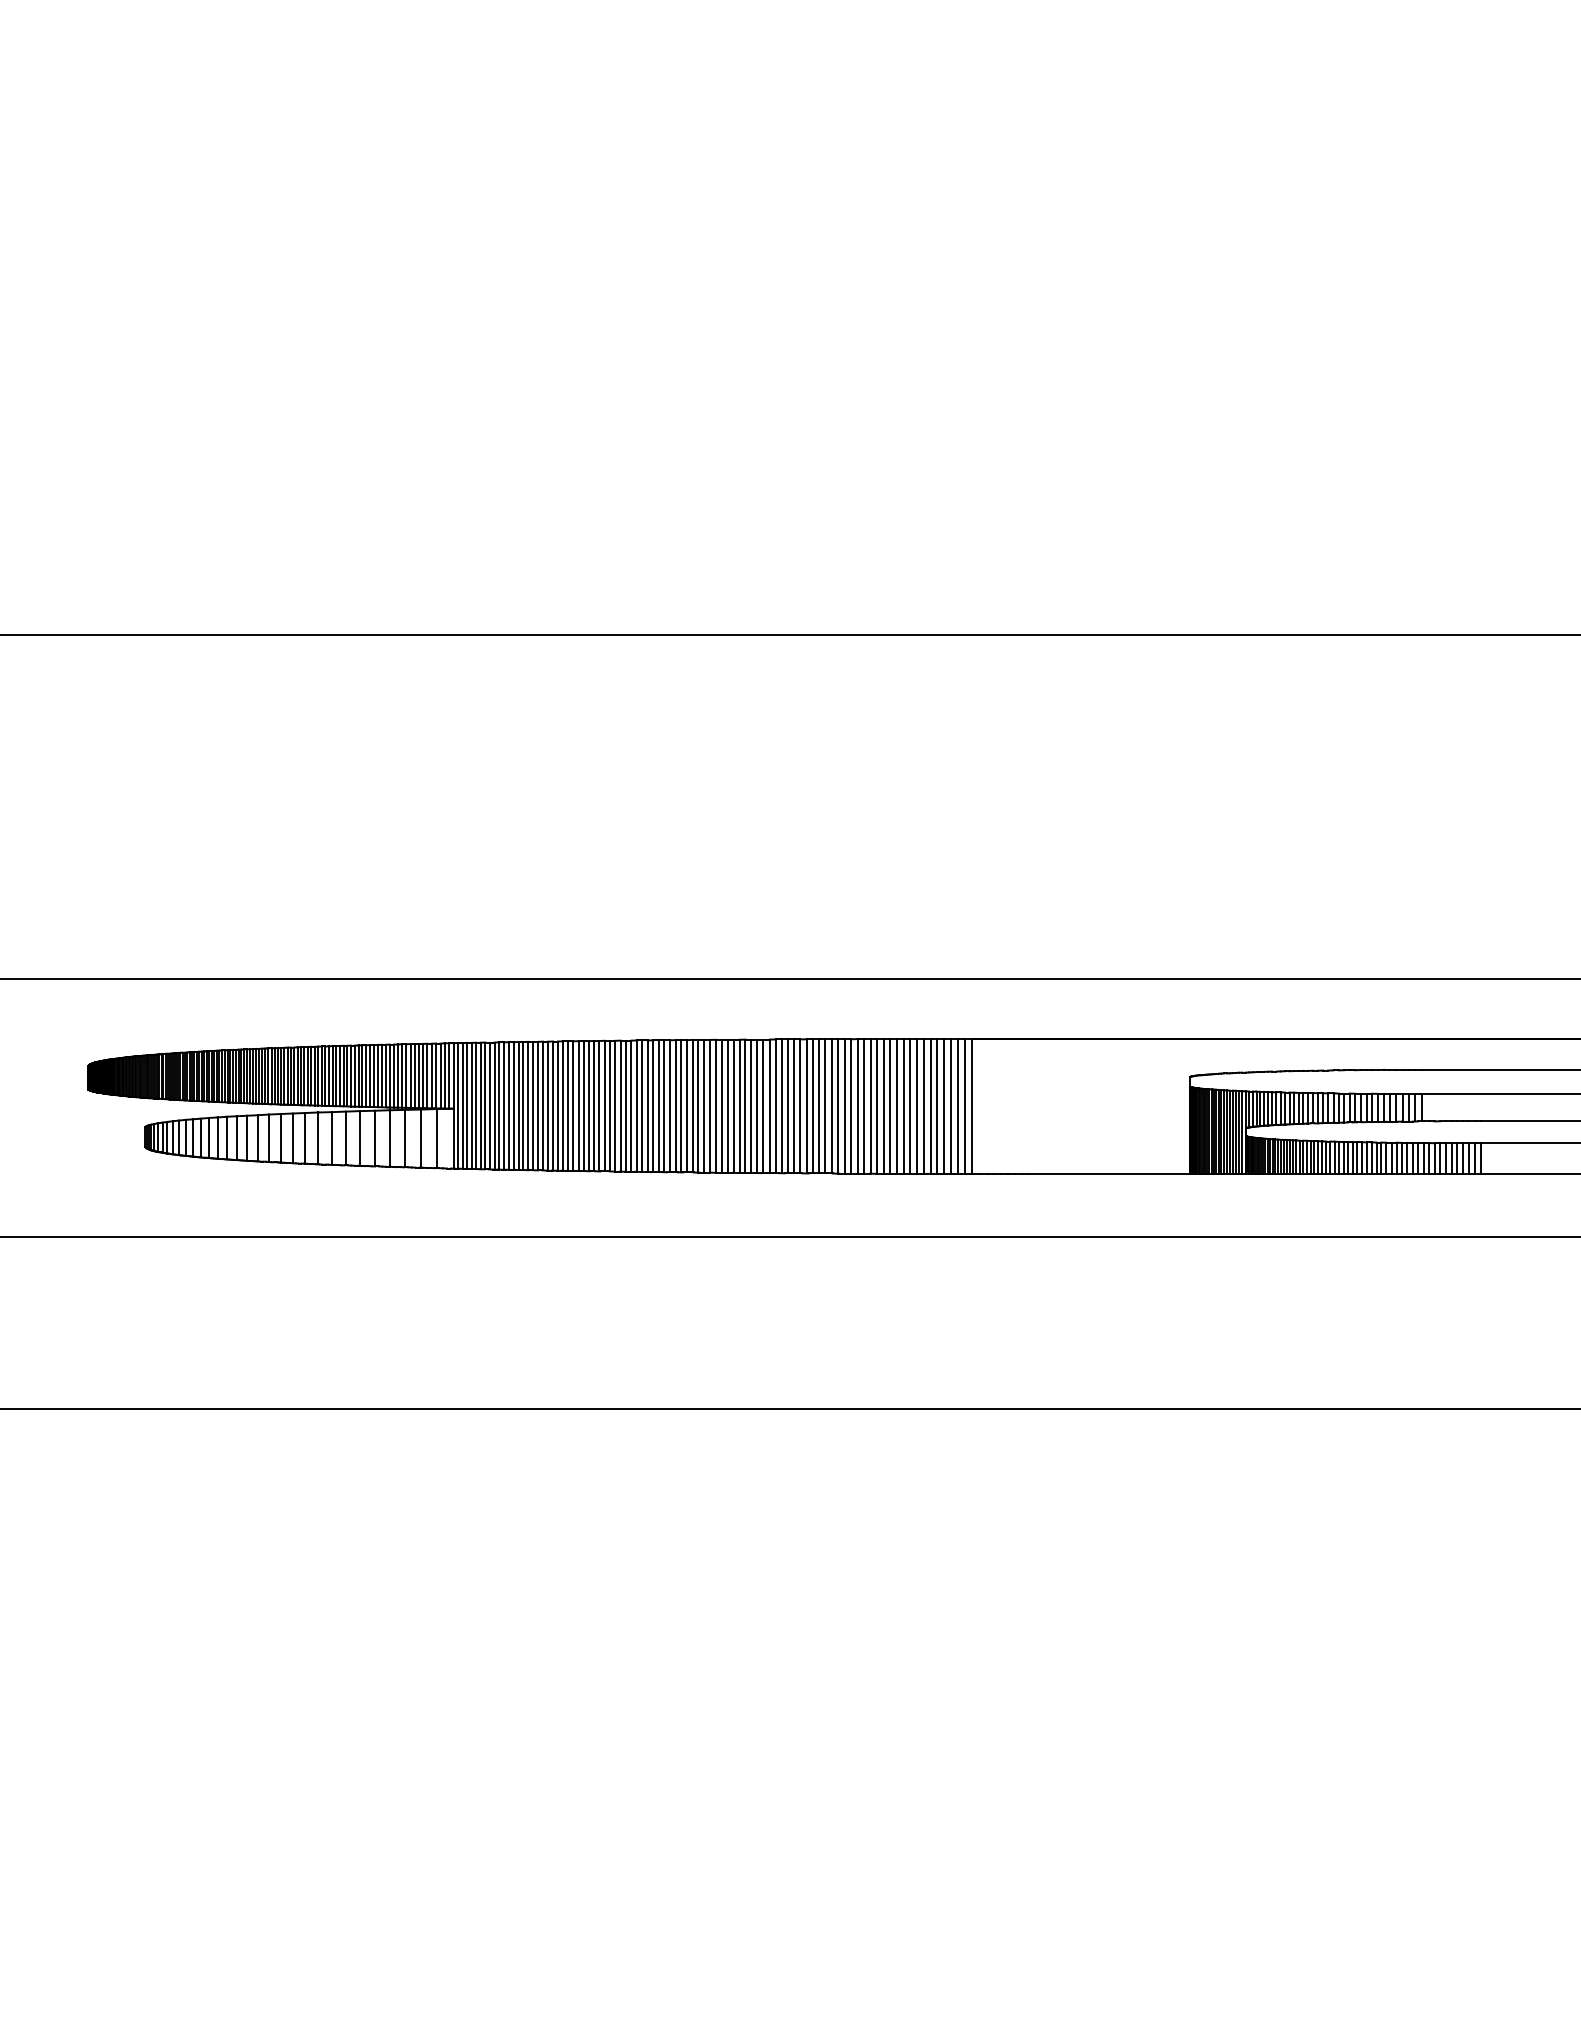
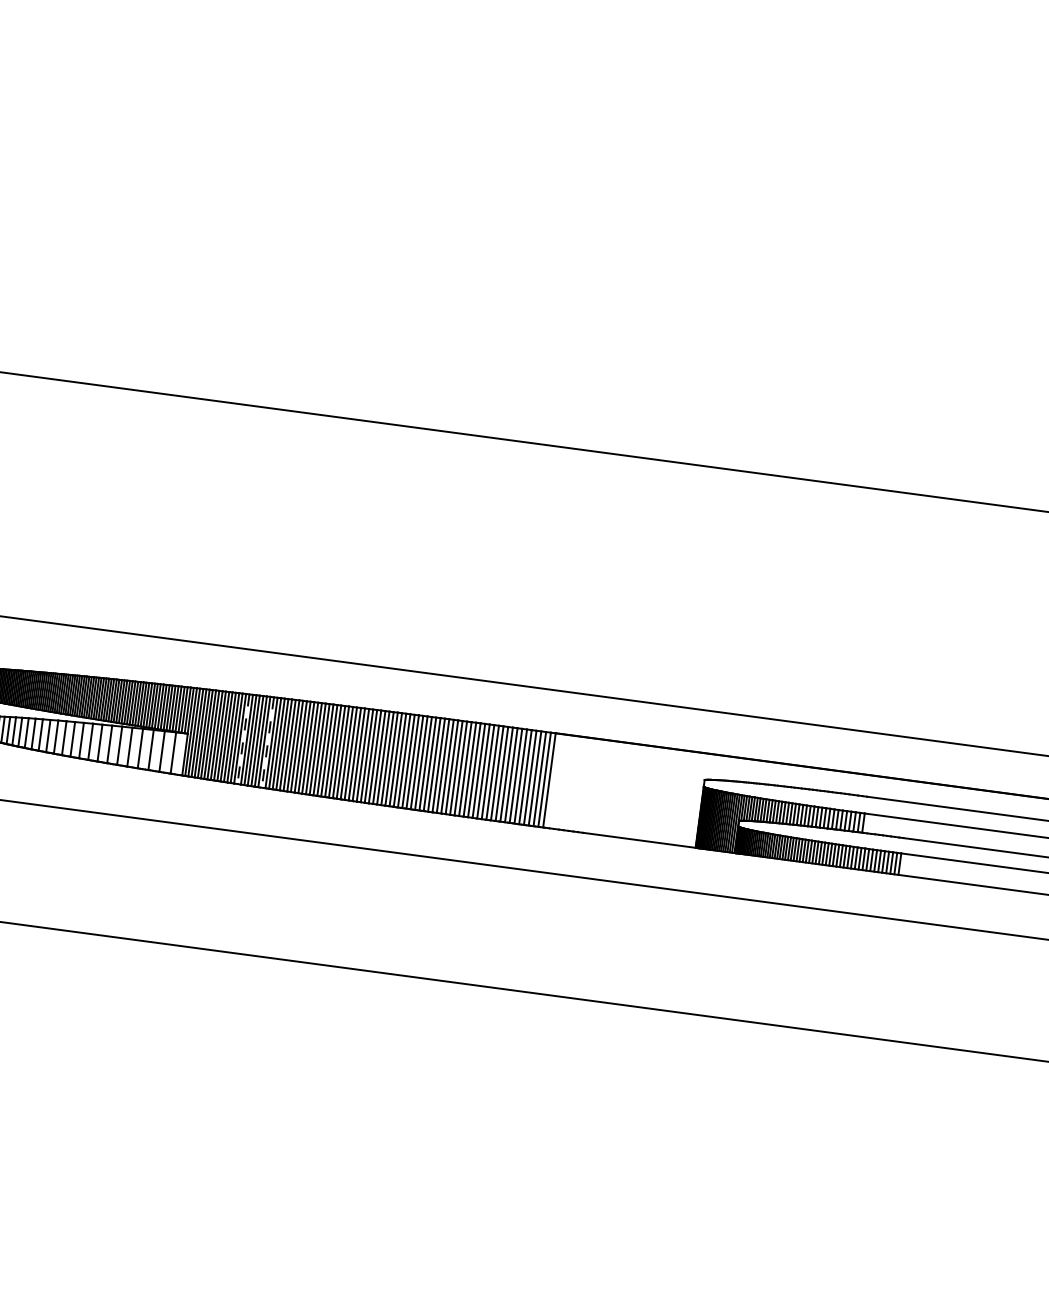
line: (533, 1106) -> (243, 739), solid -> dashed
line: (568, 1106) -> (268, 742), solid -> dashed

